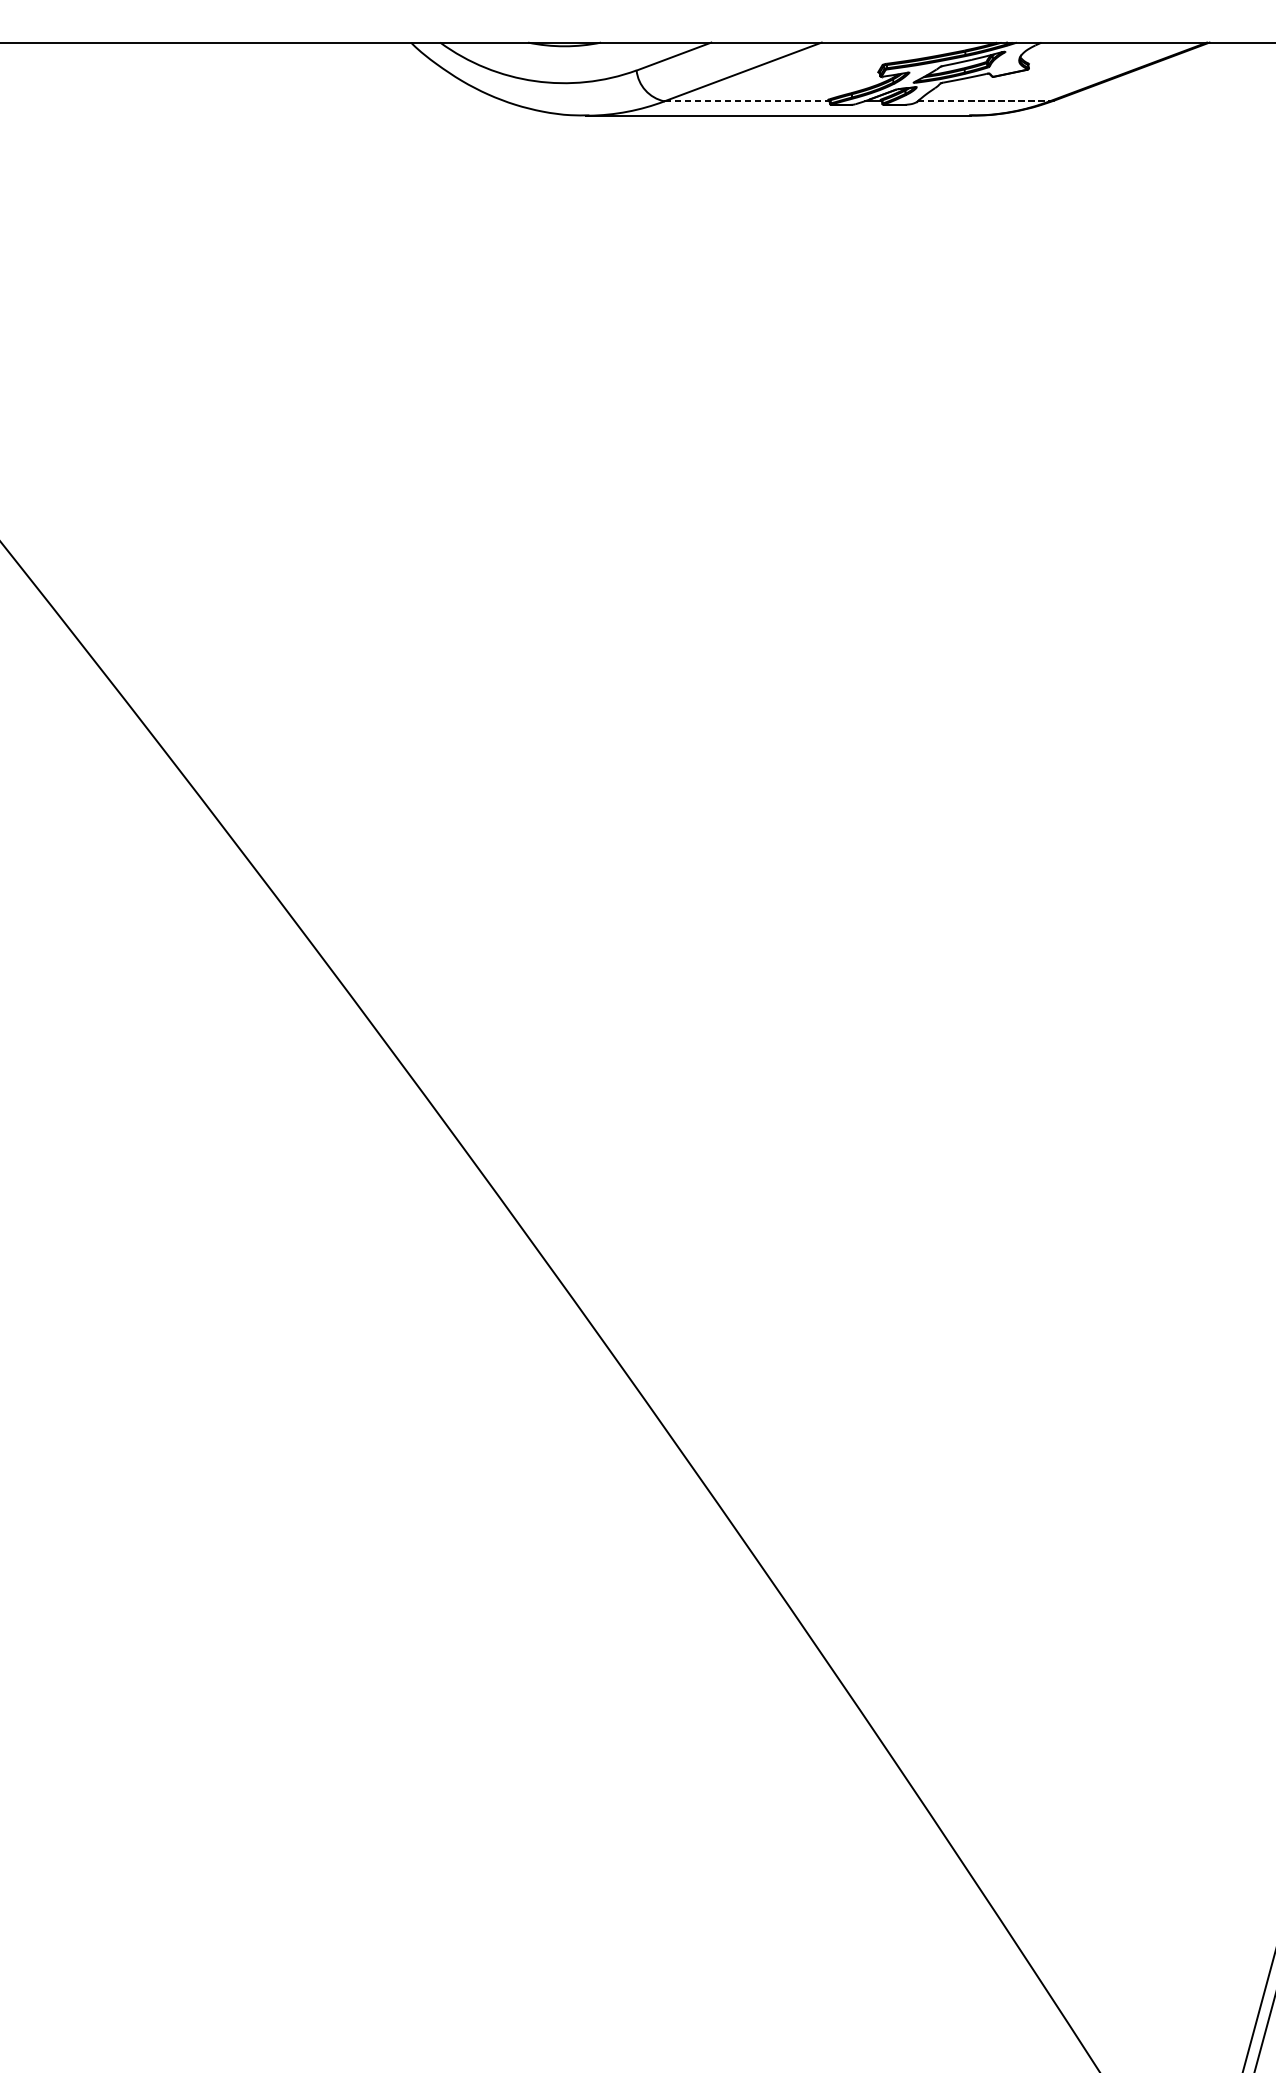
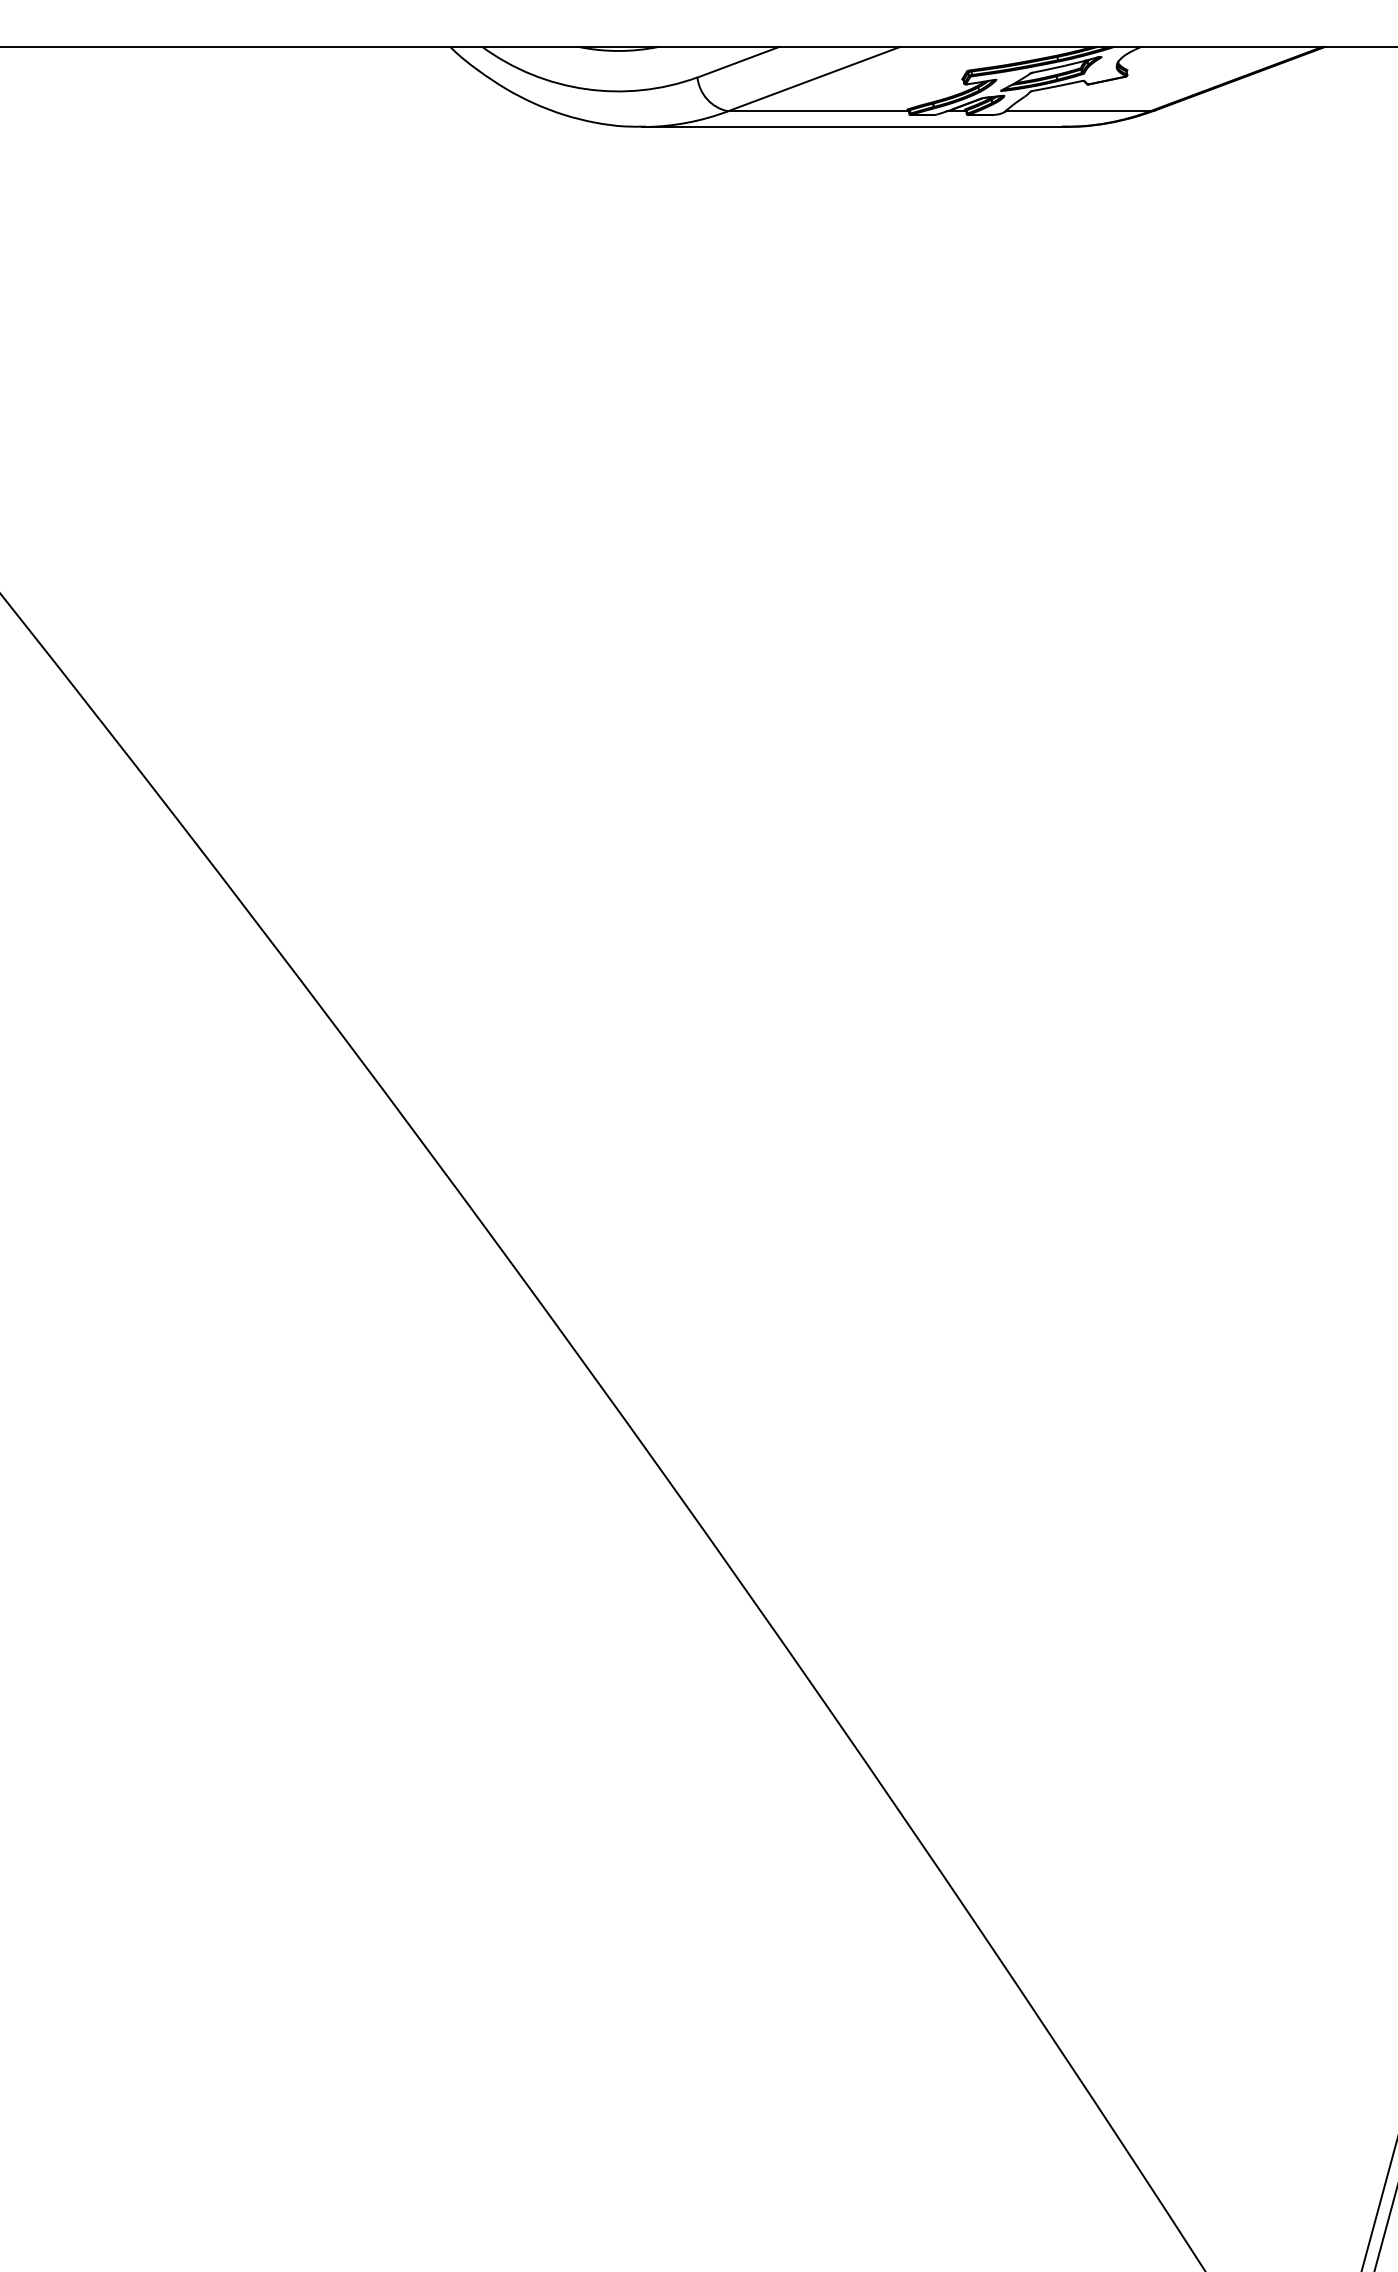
line: (747, 101) -> (818, 111), dashed -> solid
line: (984, 101) -> (1078, 111), dashed -> solid

